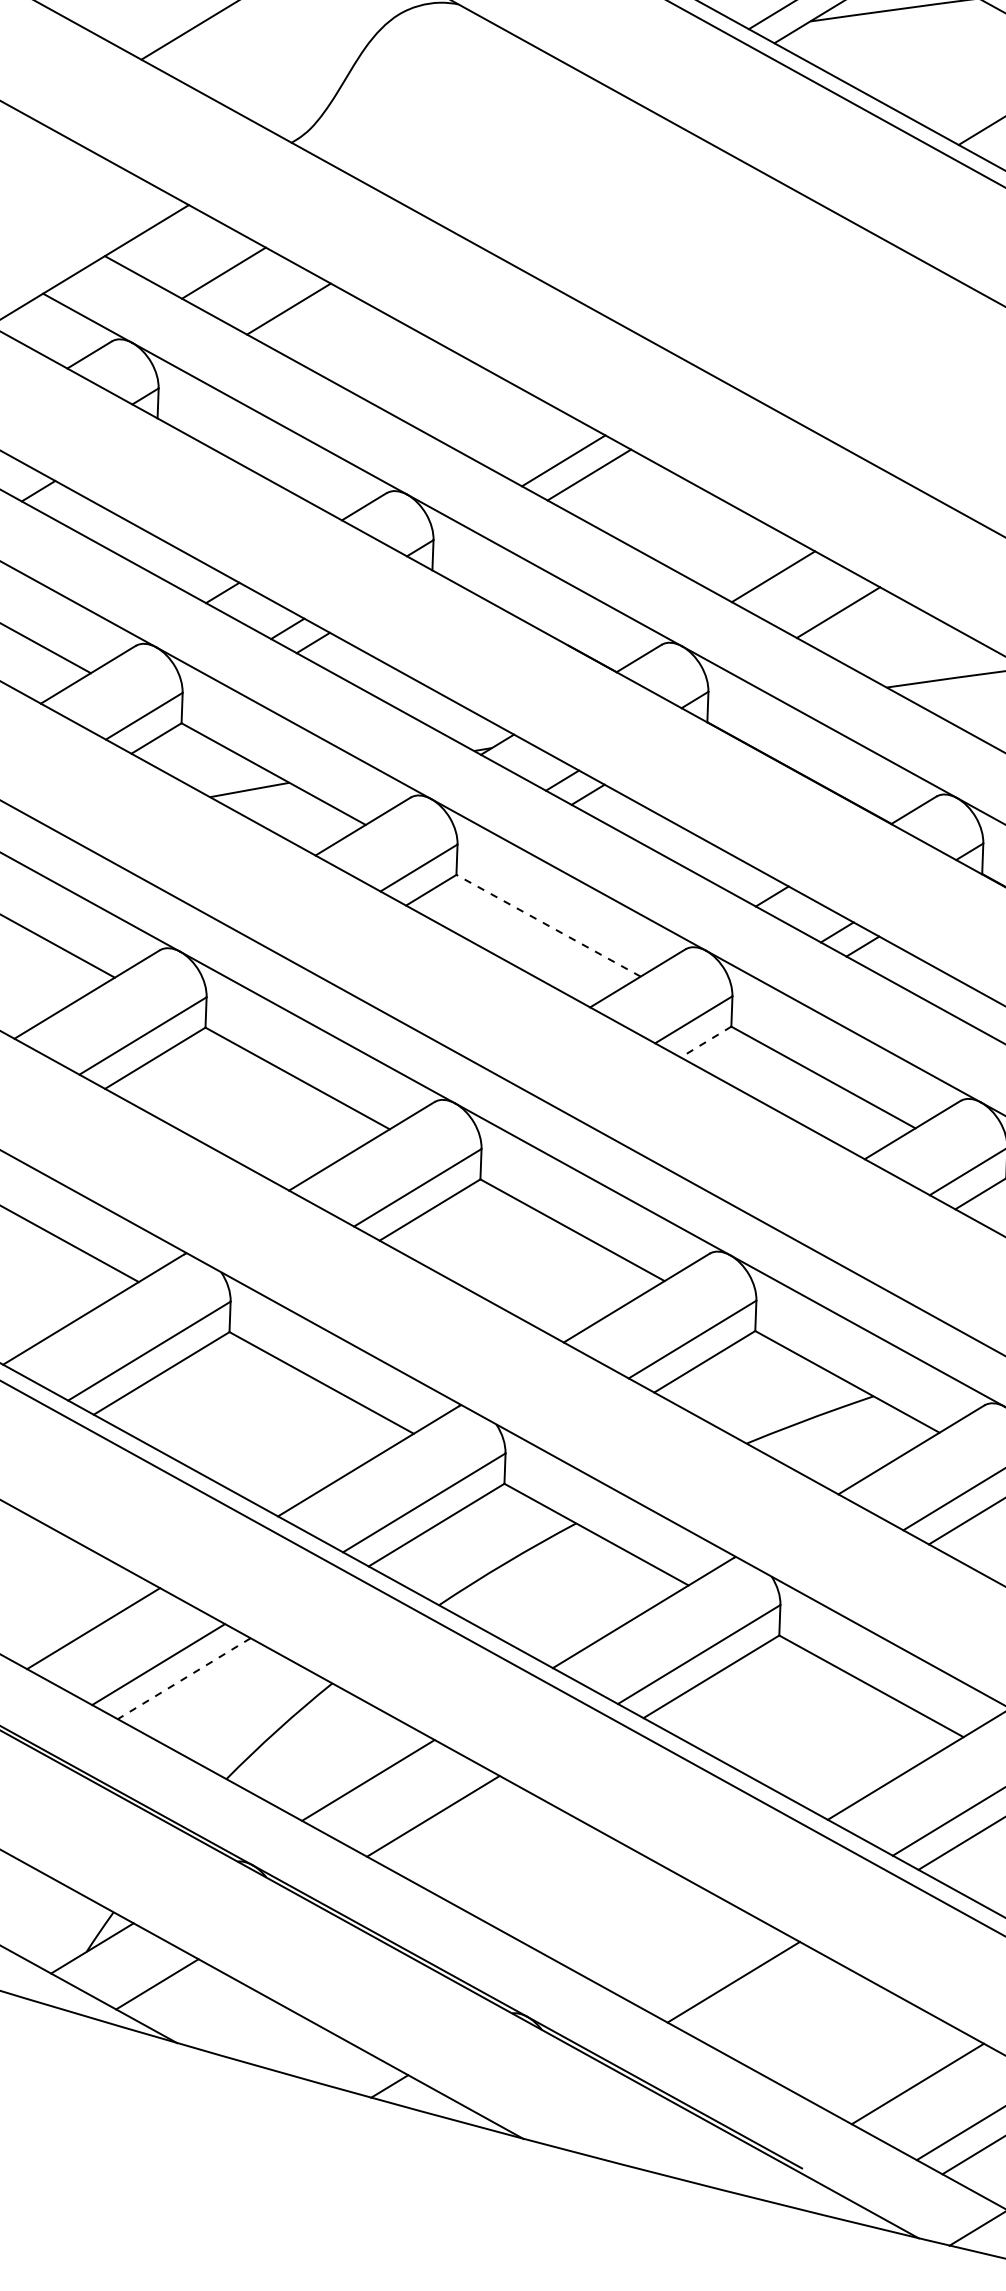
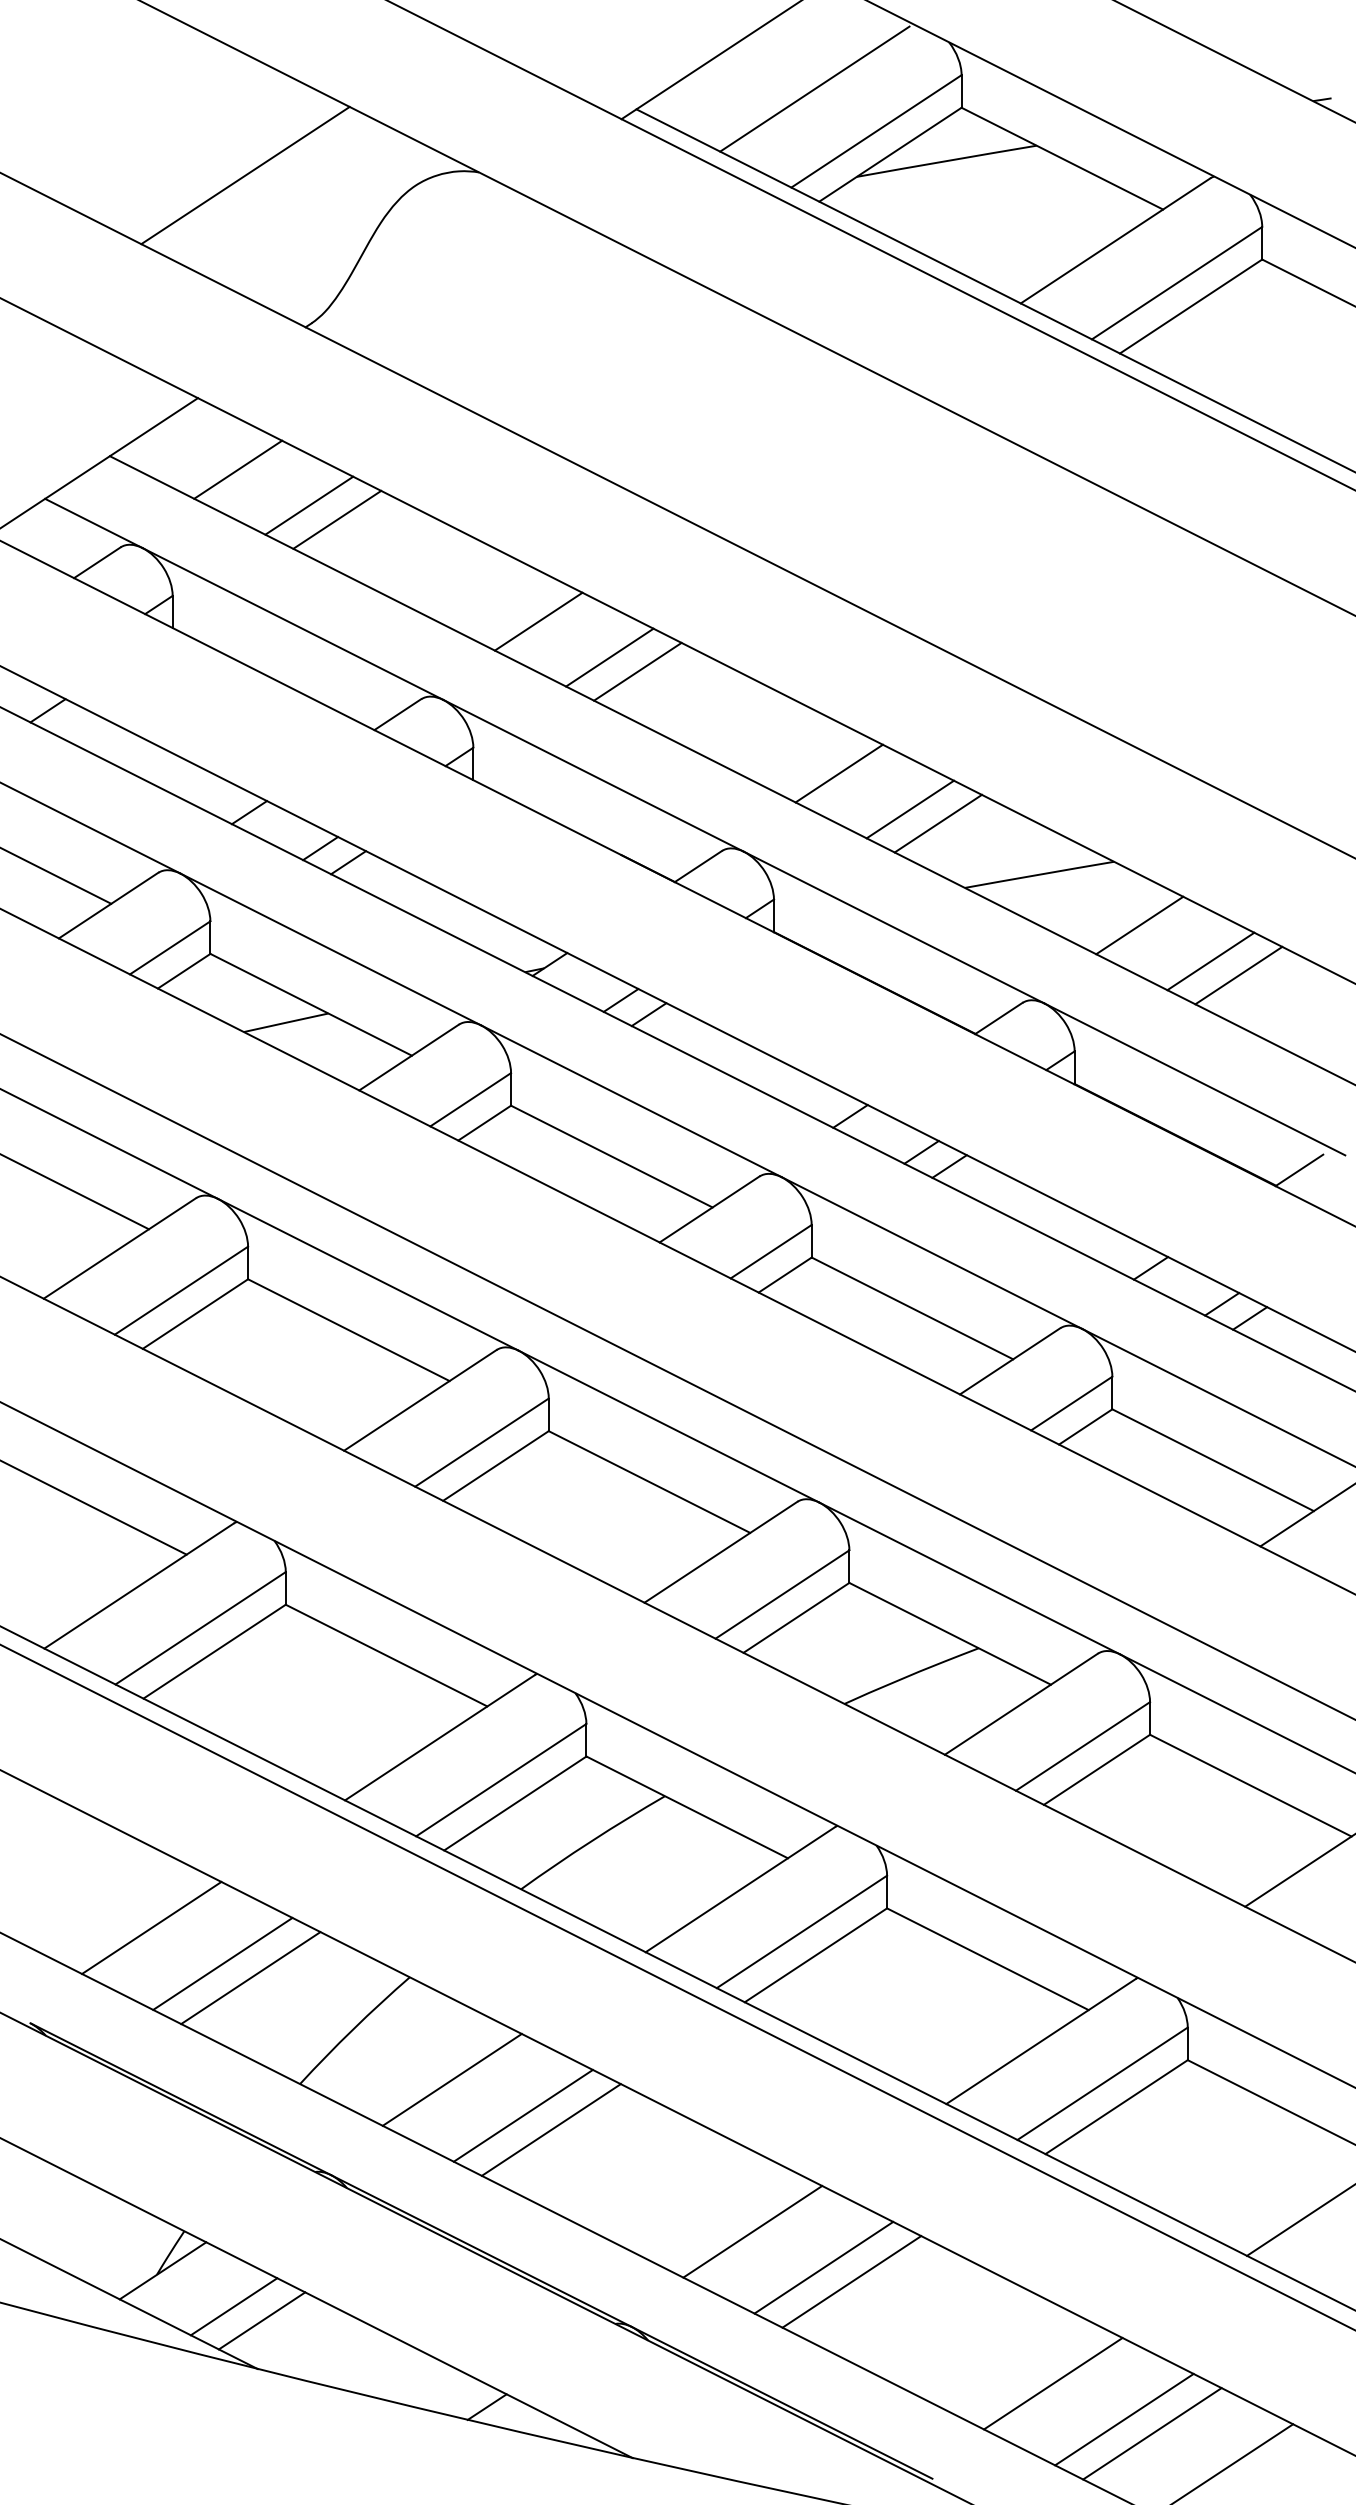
line: (314, 322) -> (337, 519), added
line: (498, 424) -> (538, 621), added
line: (863, 626) -> (937, 823), added
line: (548, 925) -> (611, 1156), dashed -> solid
line: (706, 1042) -> (785, 1275), dashed -> solid
line: (183, 1679) -> (250, 1978), dashed -> solid
line: (458, 1830) -> (550, 2129), added
line: (642, 1931) -> (752, 2231), added
line: (707, 1967) -> (823, 2267), added
line: (182, 1998) -> (261, 2320), added

